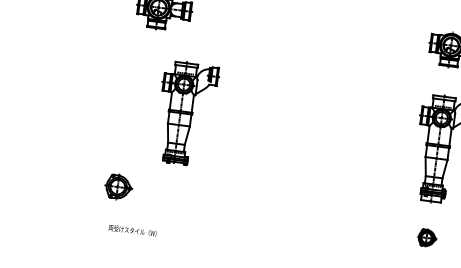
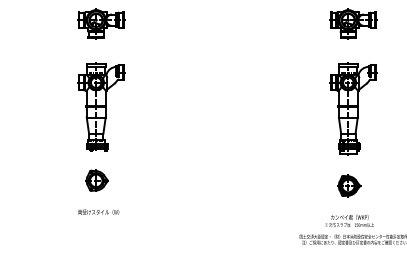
part: (186, 113) -> (101, 106), moved
part: (118, 186) -> (96, 180), moved
part: (427, 237) -> (349, 185), size x1.43

